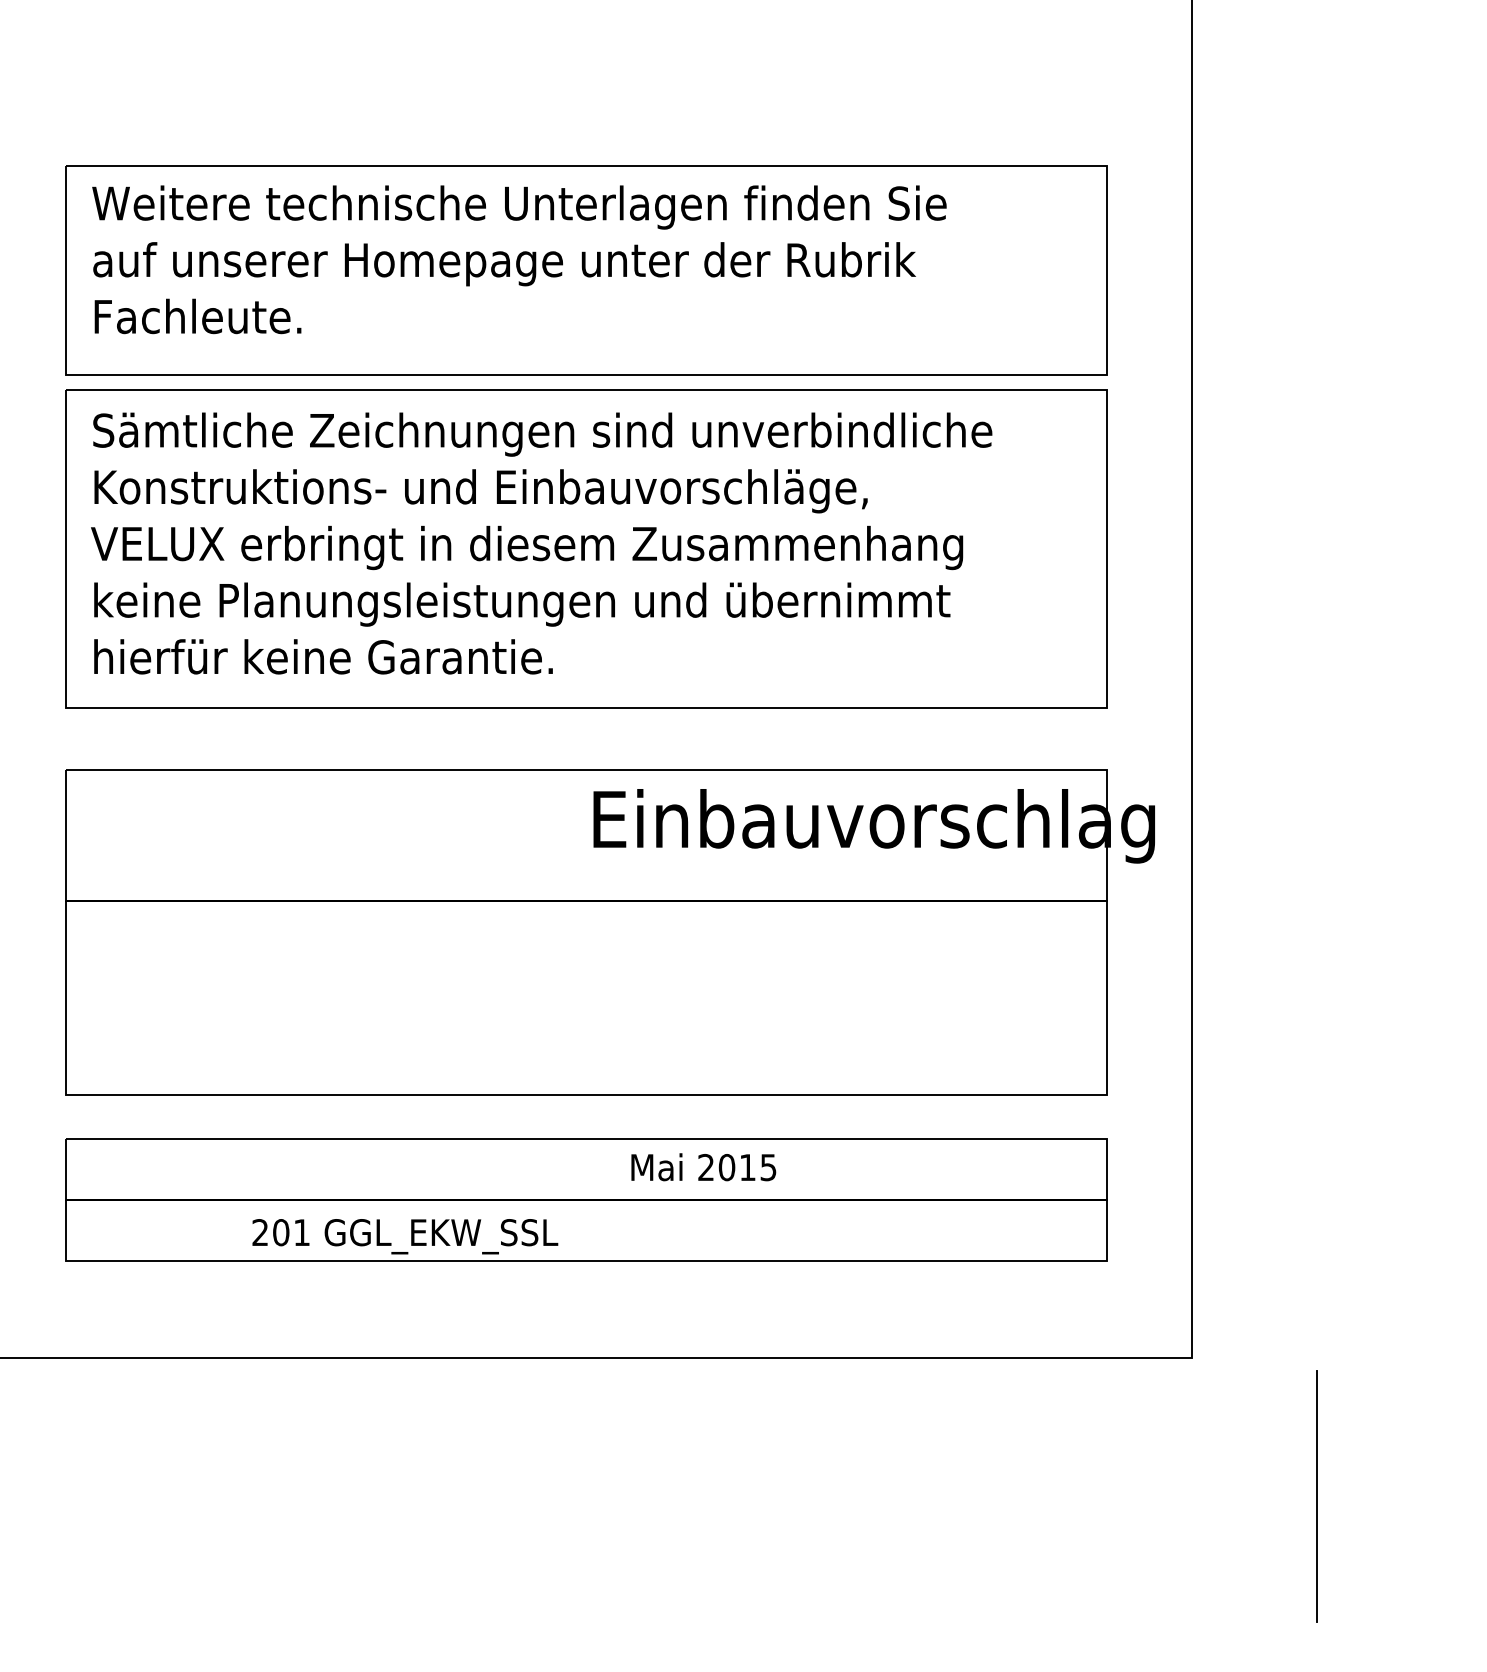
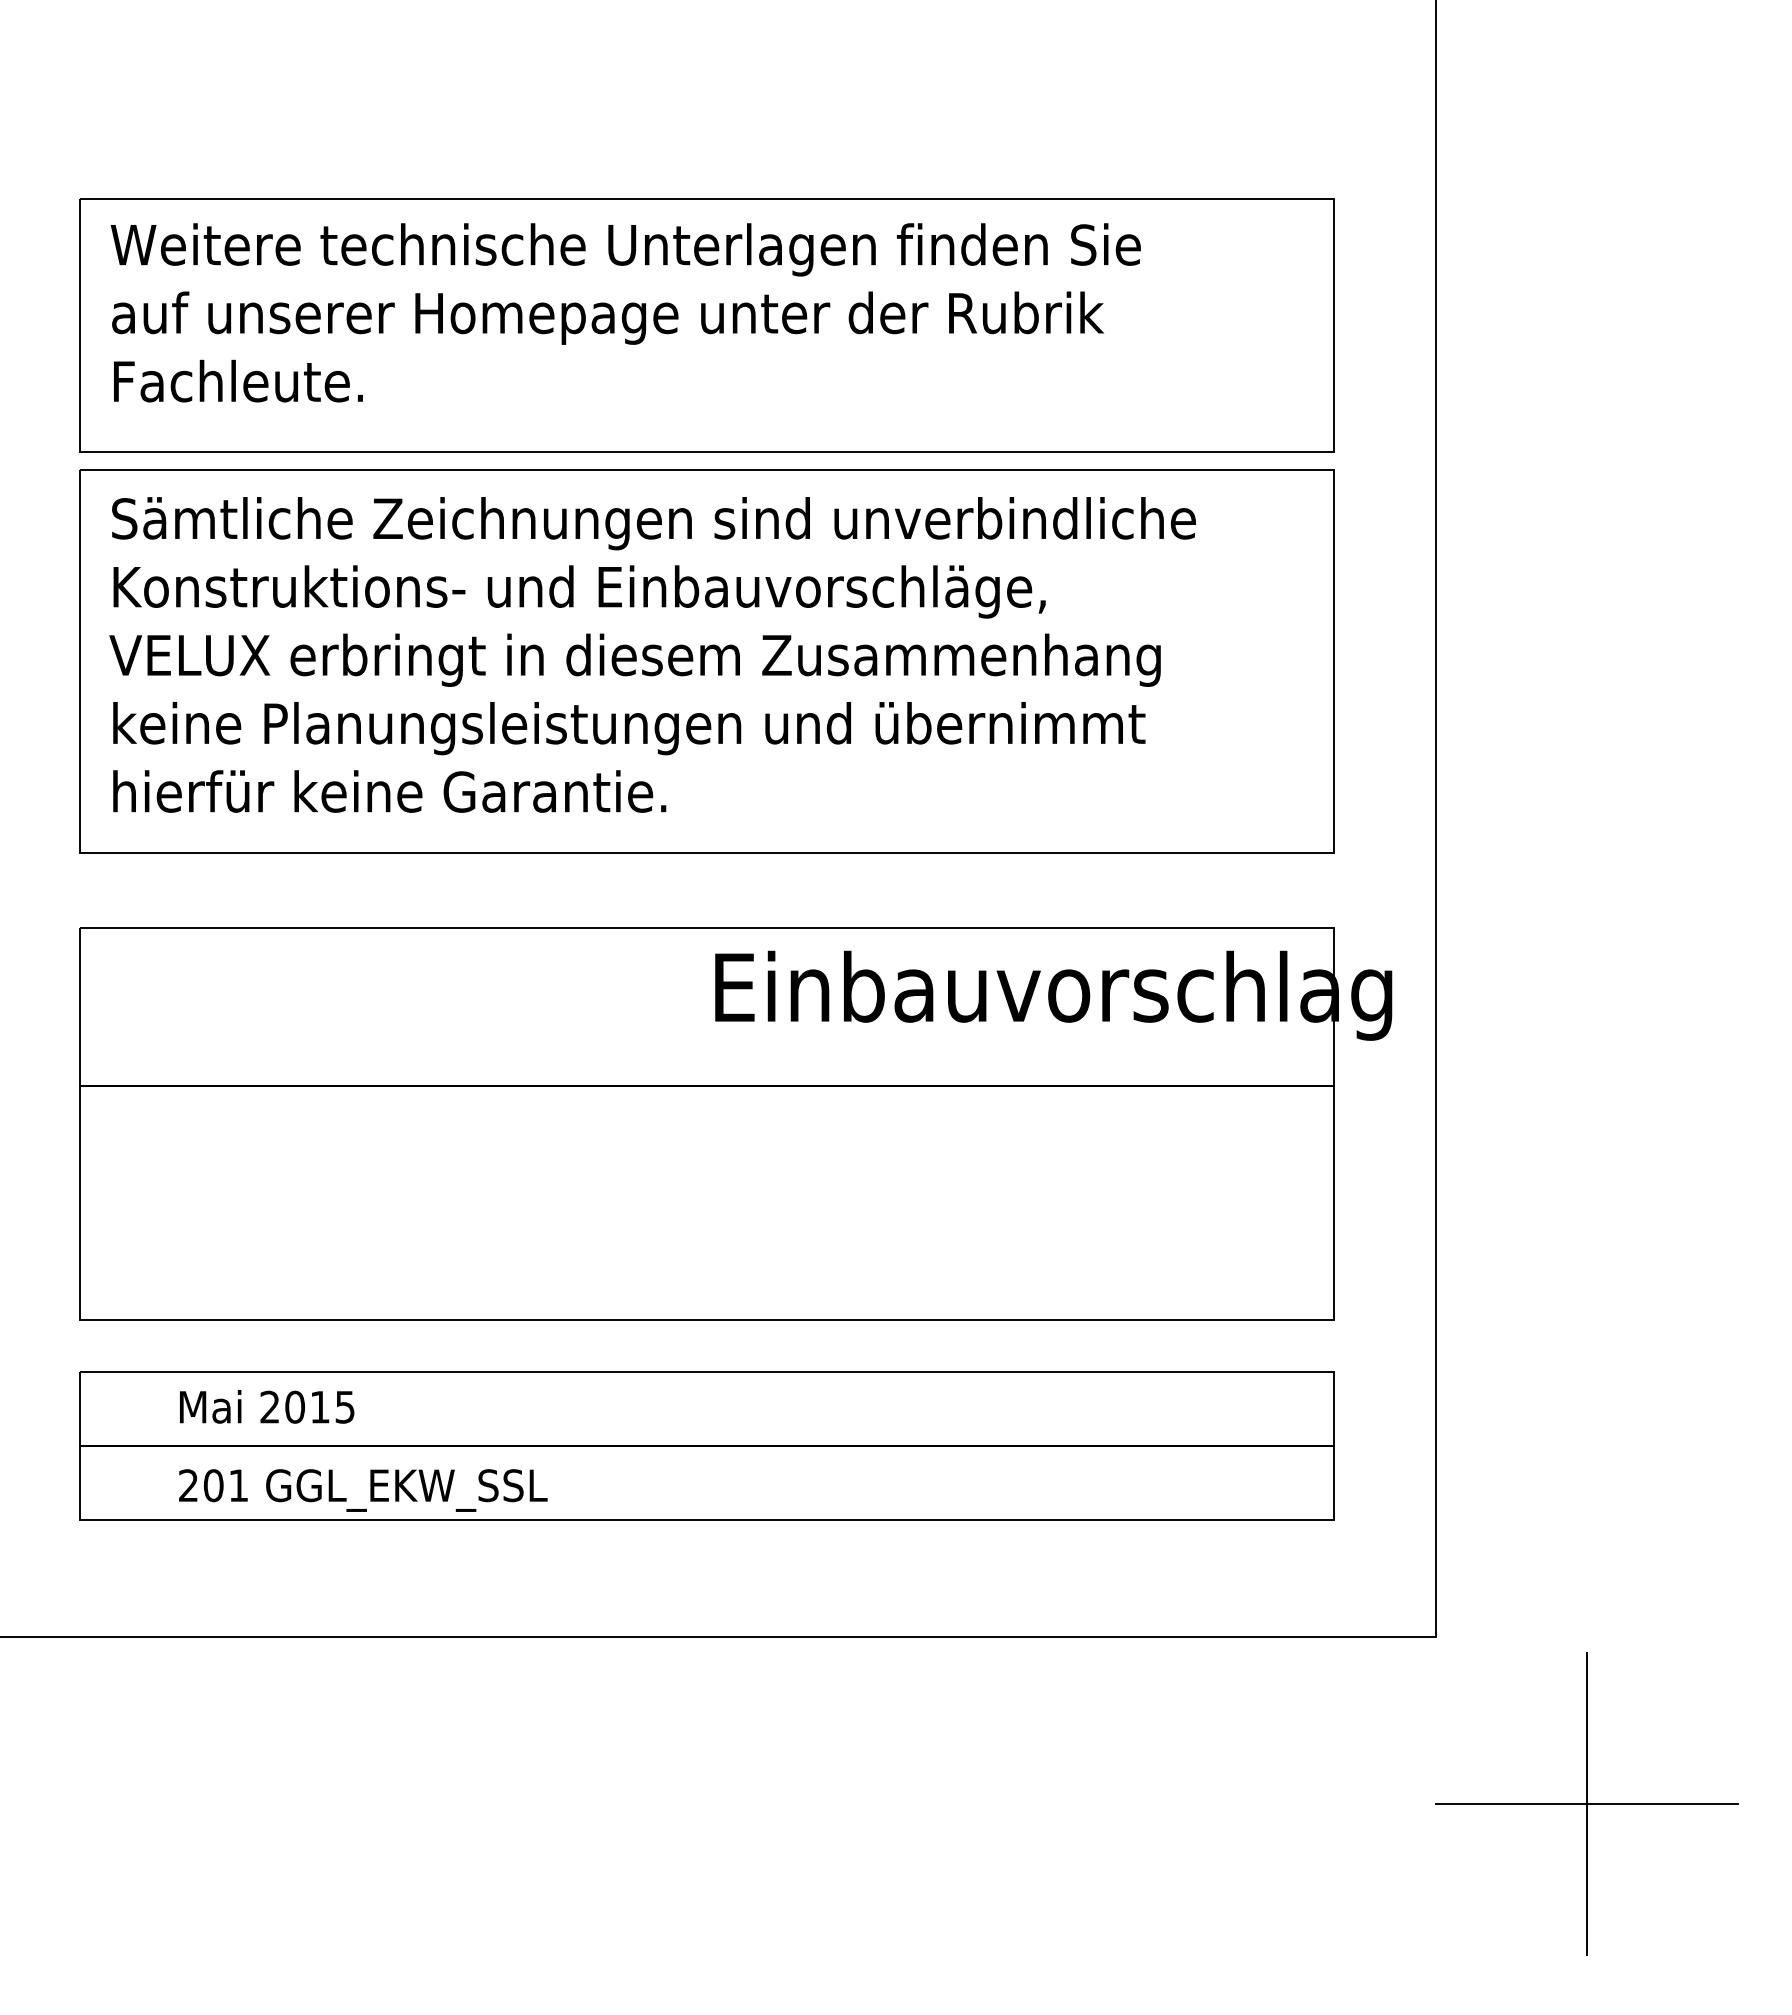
text: (704, 1166) -> (267, 1406), moved
text: (405, 1236) -> (363, 1490), moved
line: (1317, 1496) -> (1587, 1803), added

